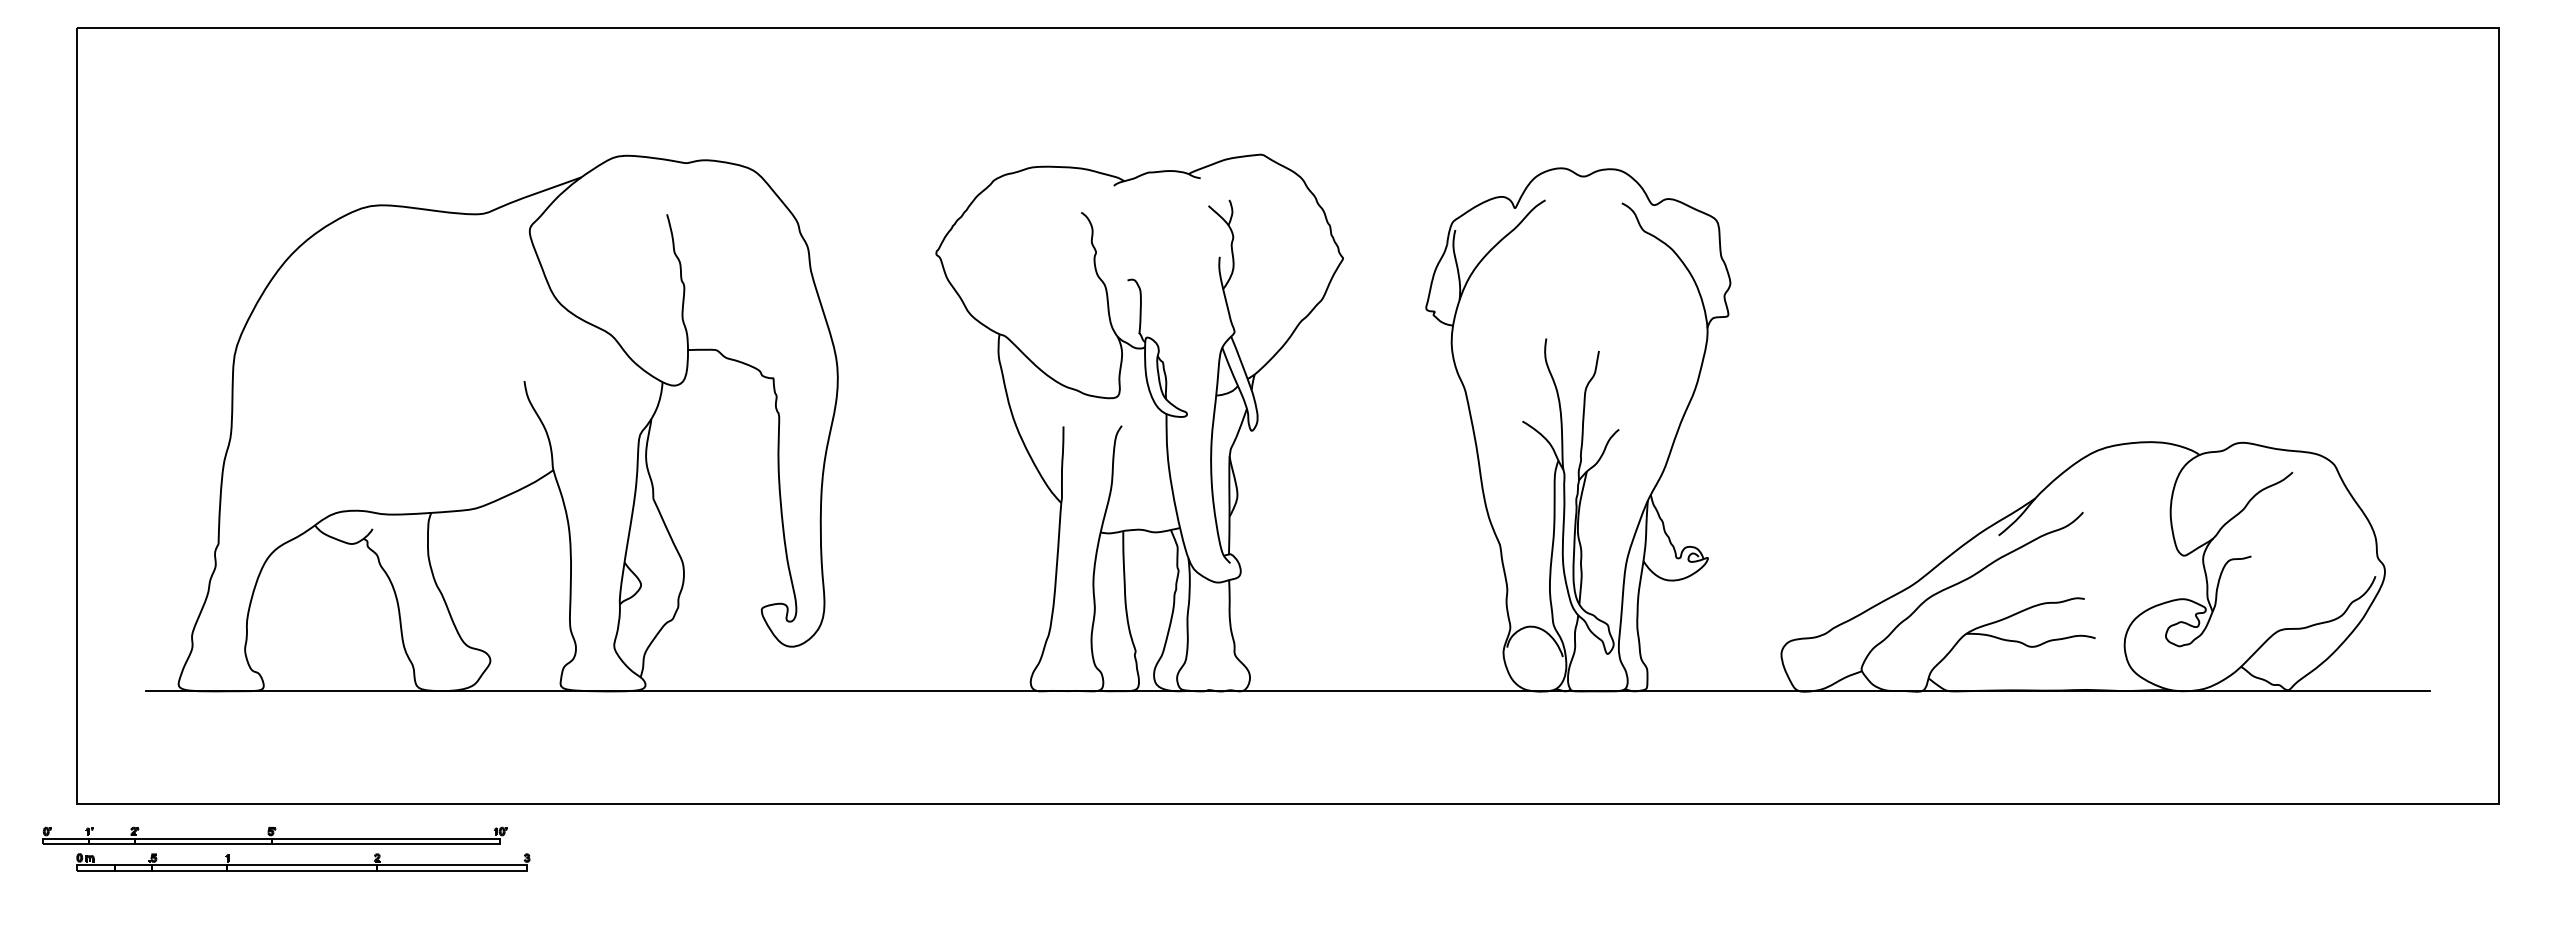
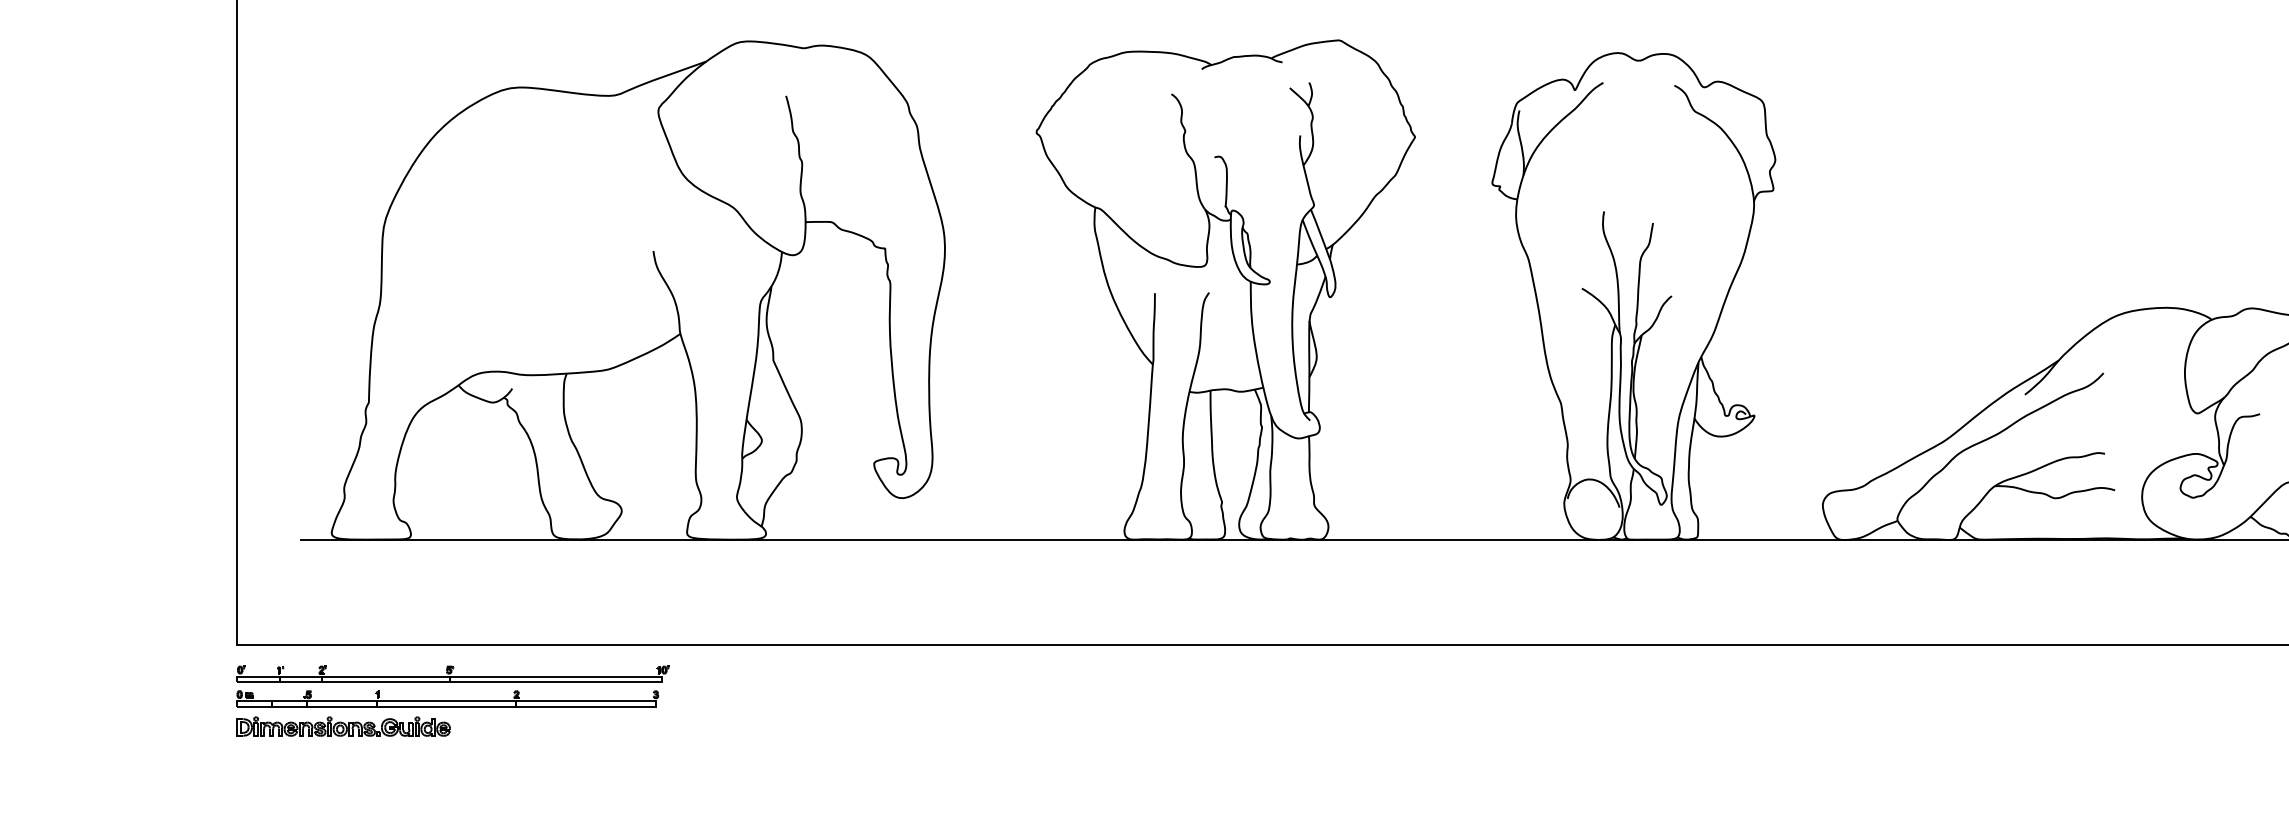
part: (274, 835) -> (452, 673), moved
part: (191, 892) -> (343, 726), added

